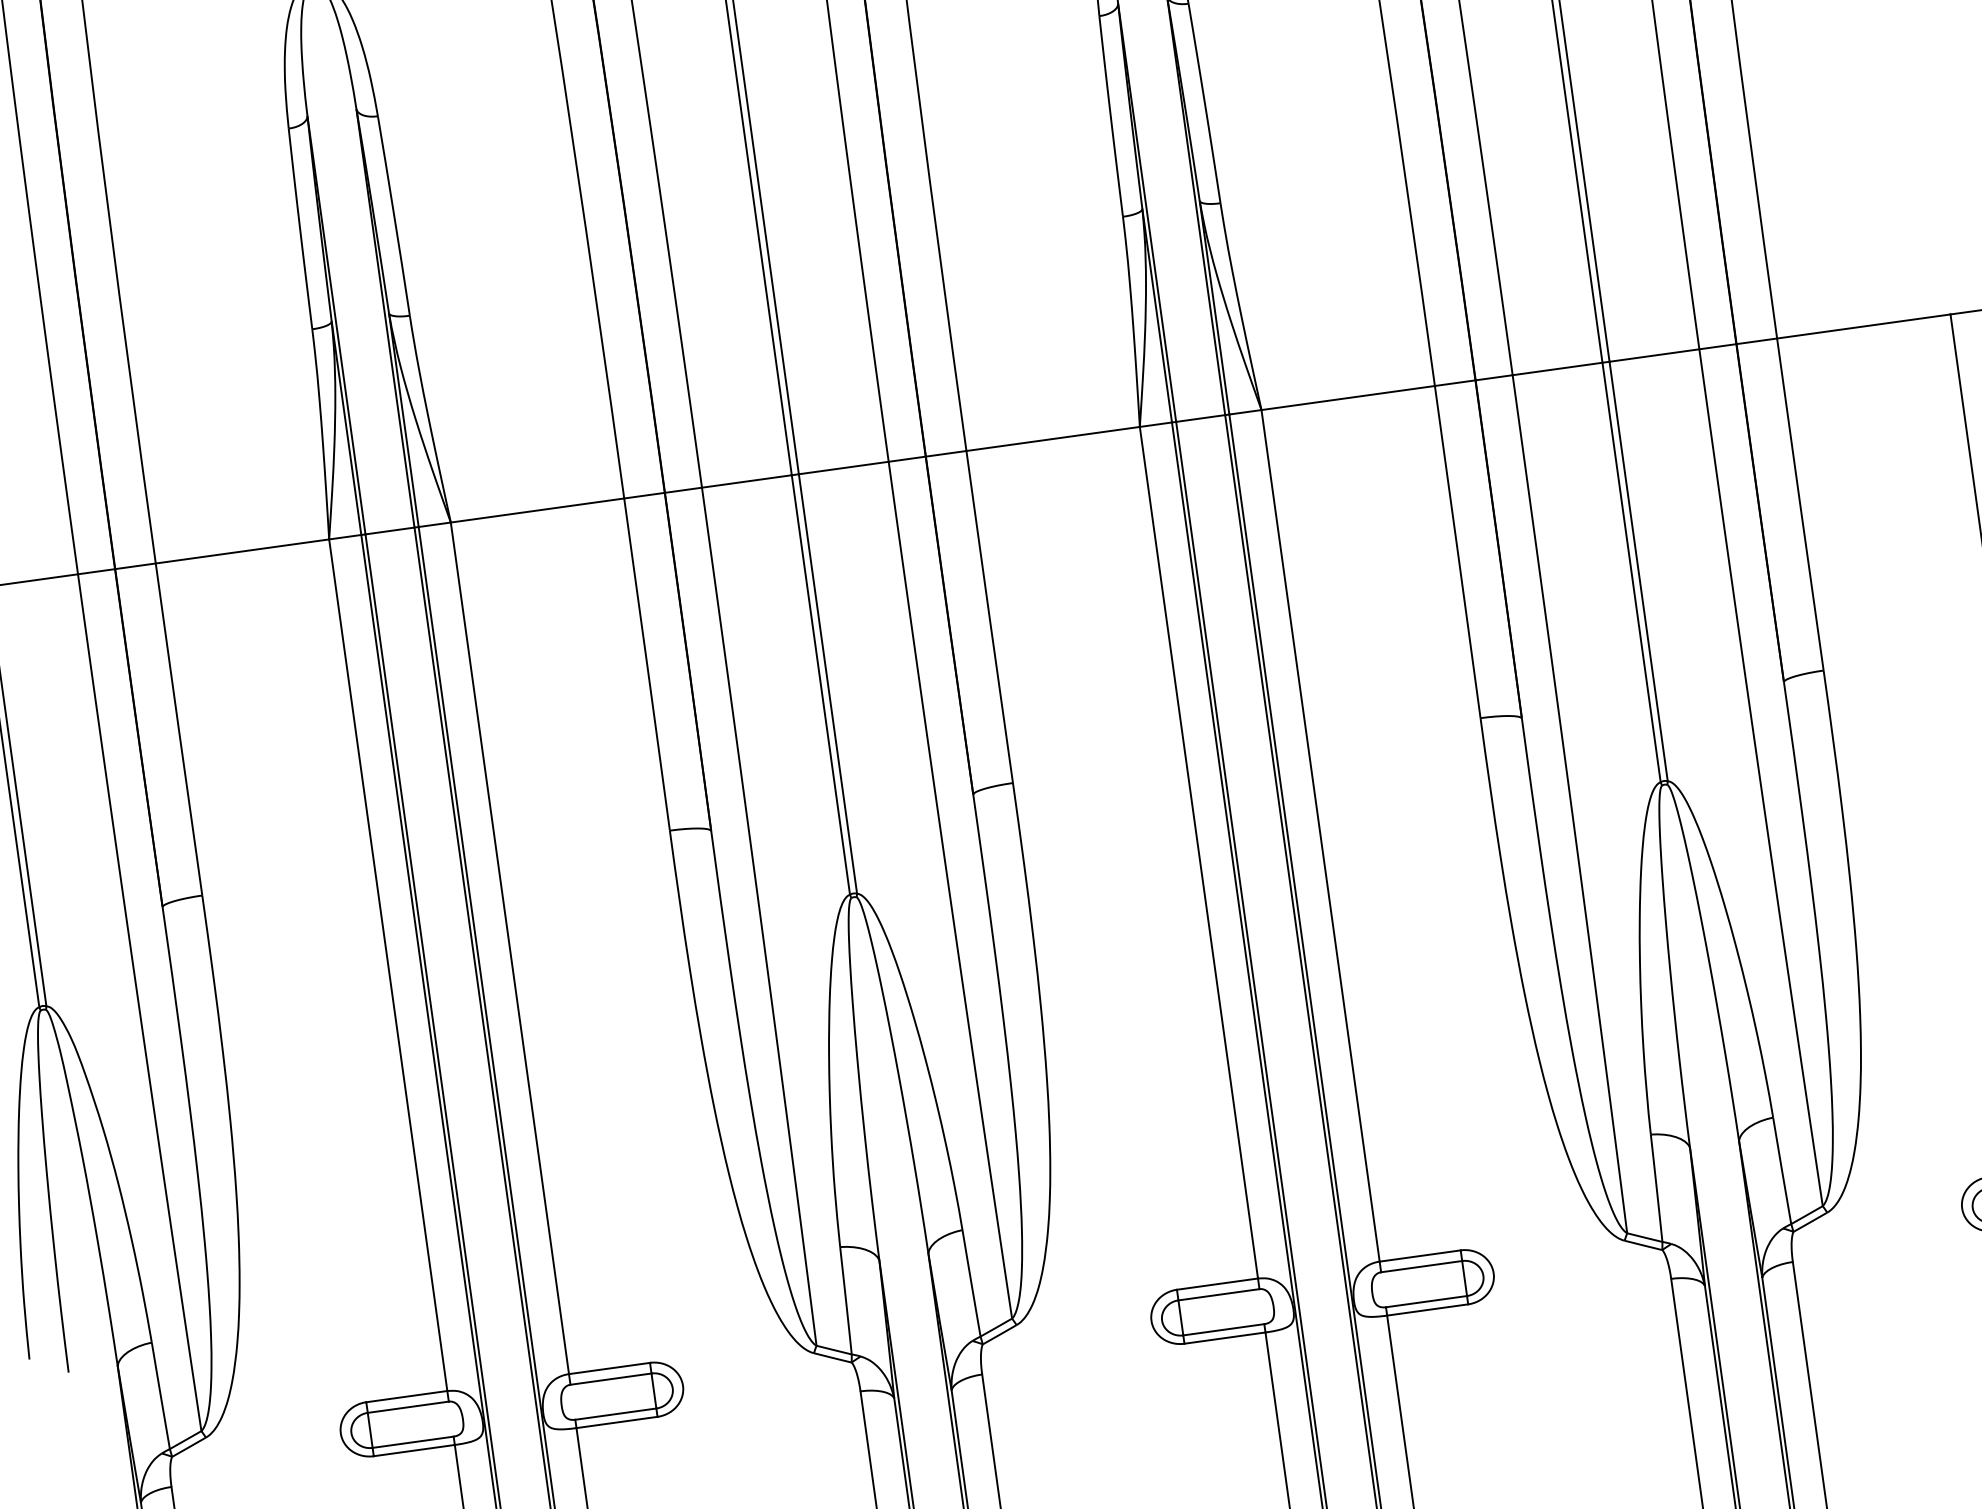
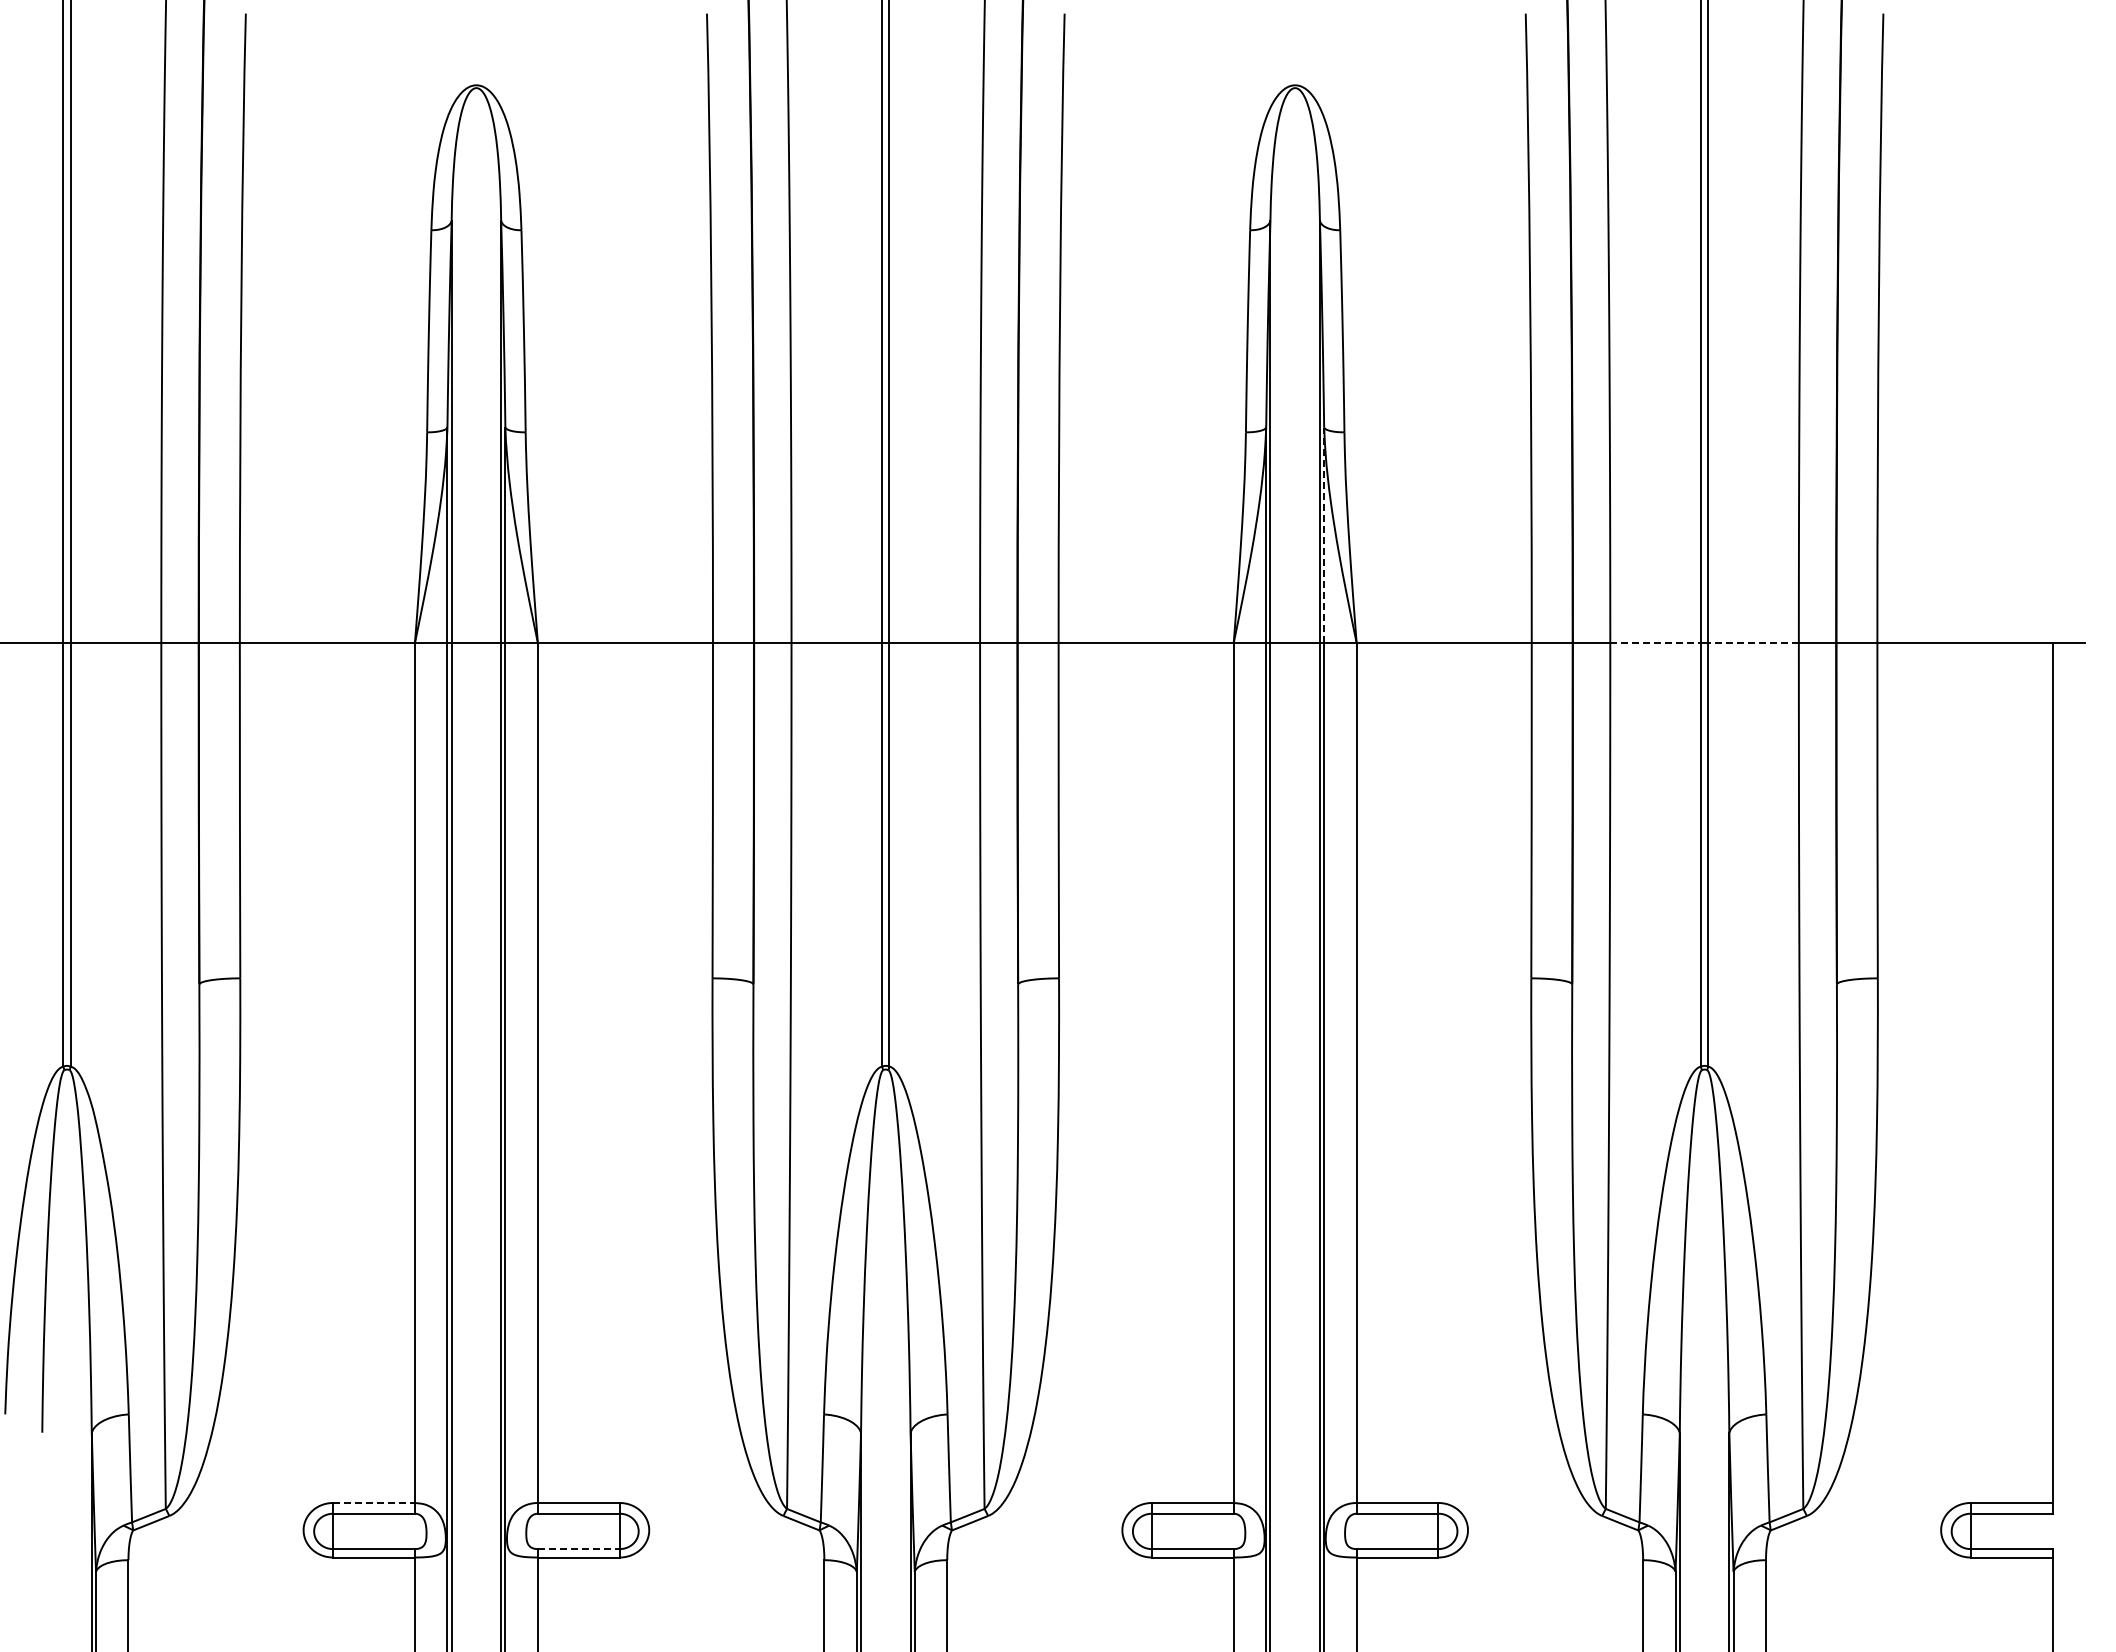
line: (1214, 308) -> (1324, 535), solid -> dashed
line: (1654, 355) -> (1753, 642), solid -> dashed
line: (1558, 368) -> (1656, 642), solid -> dashed
line: (407, 1397) -> (374, 1503), solid -> dashed
line: (615, 1414) -> (578, 1549), solid -> dashed

